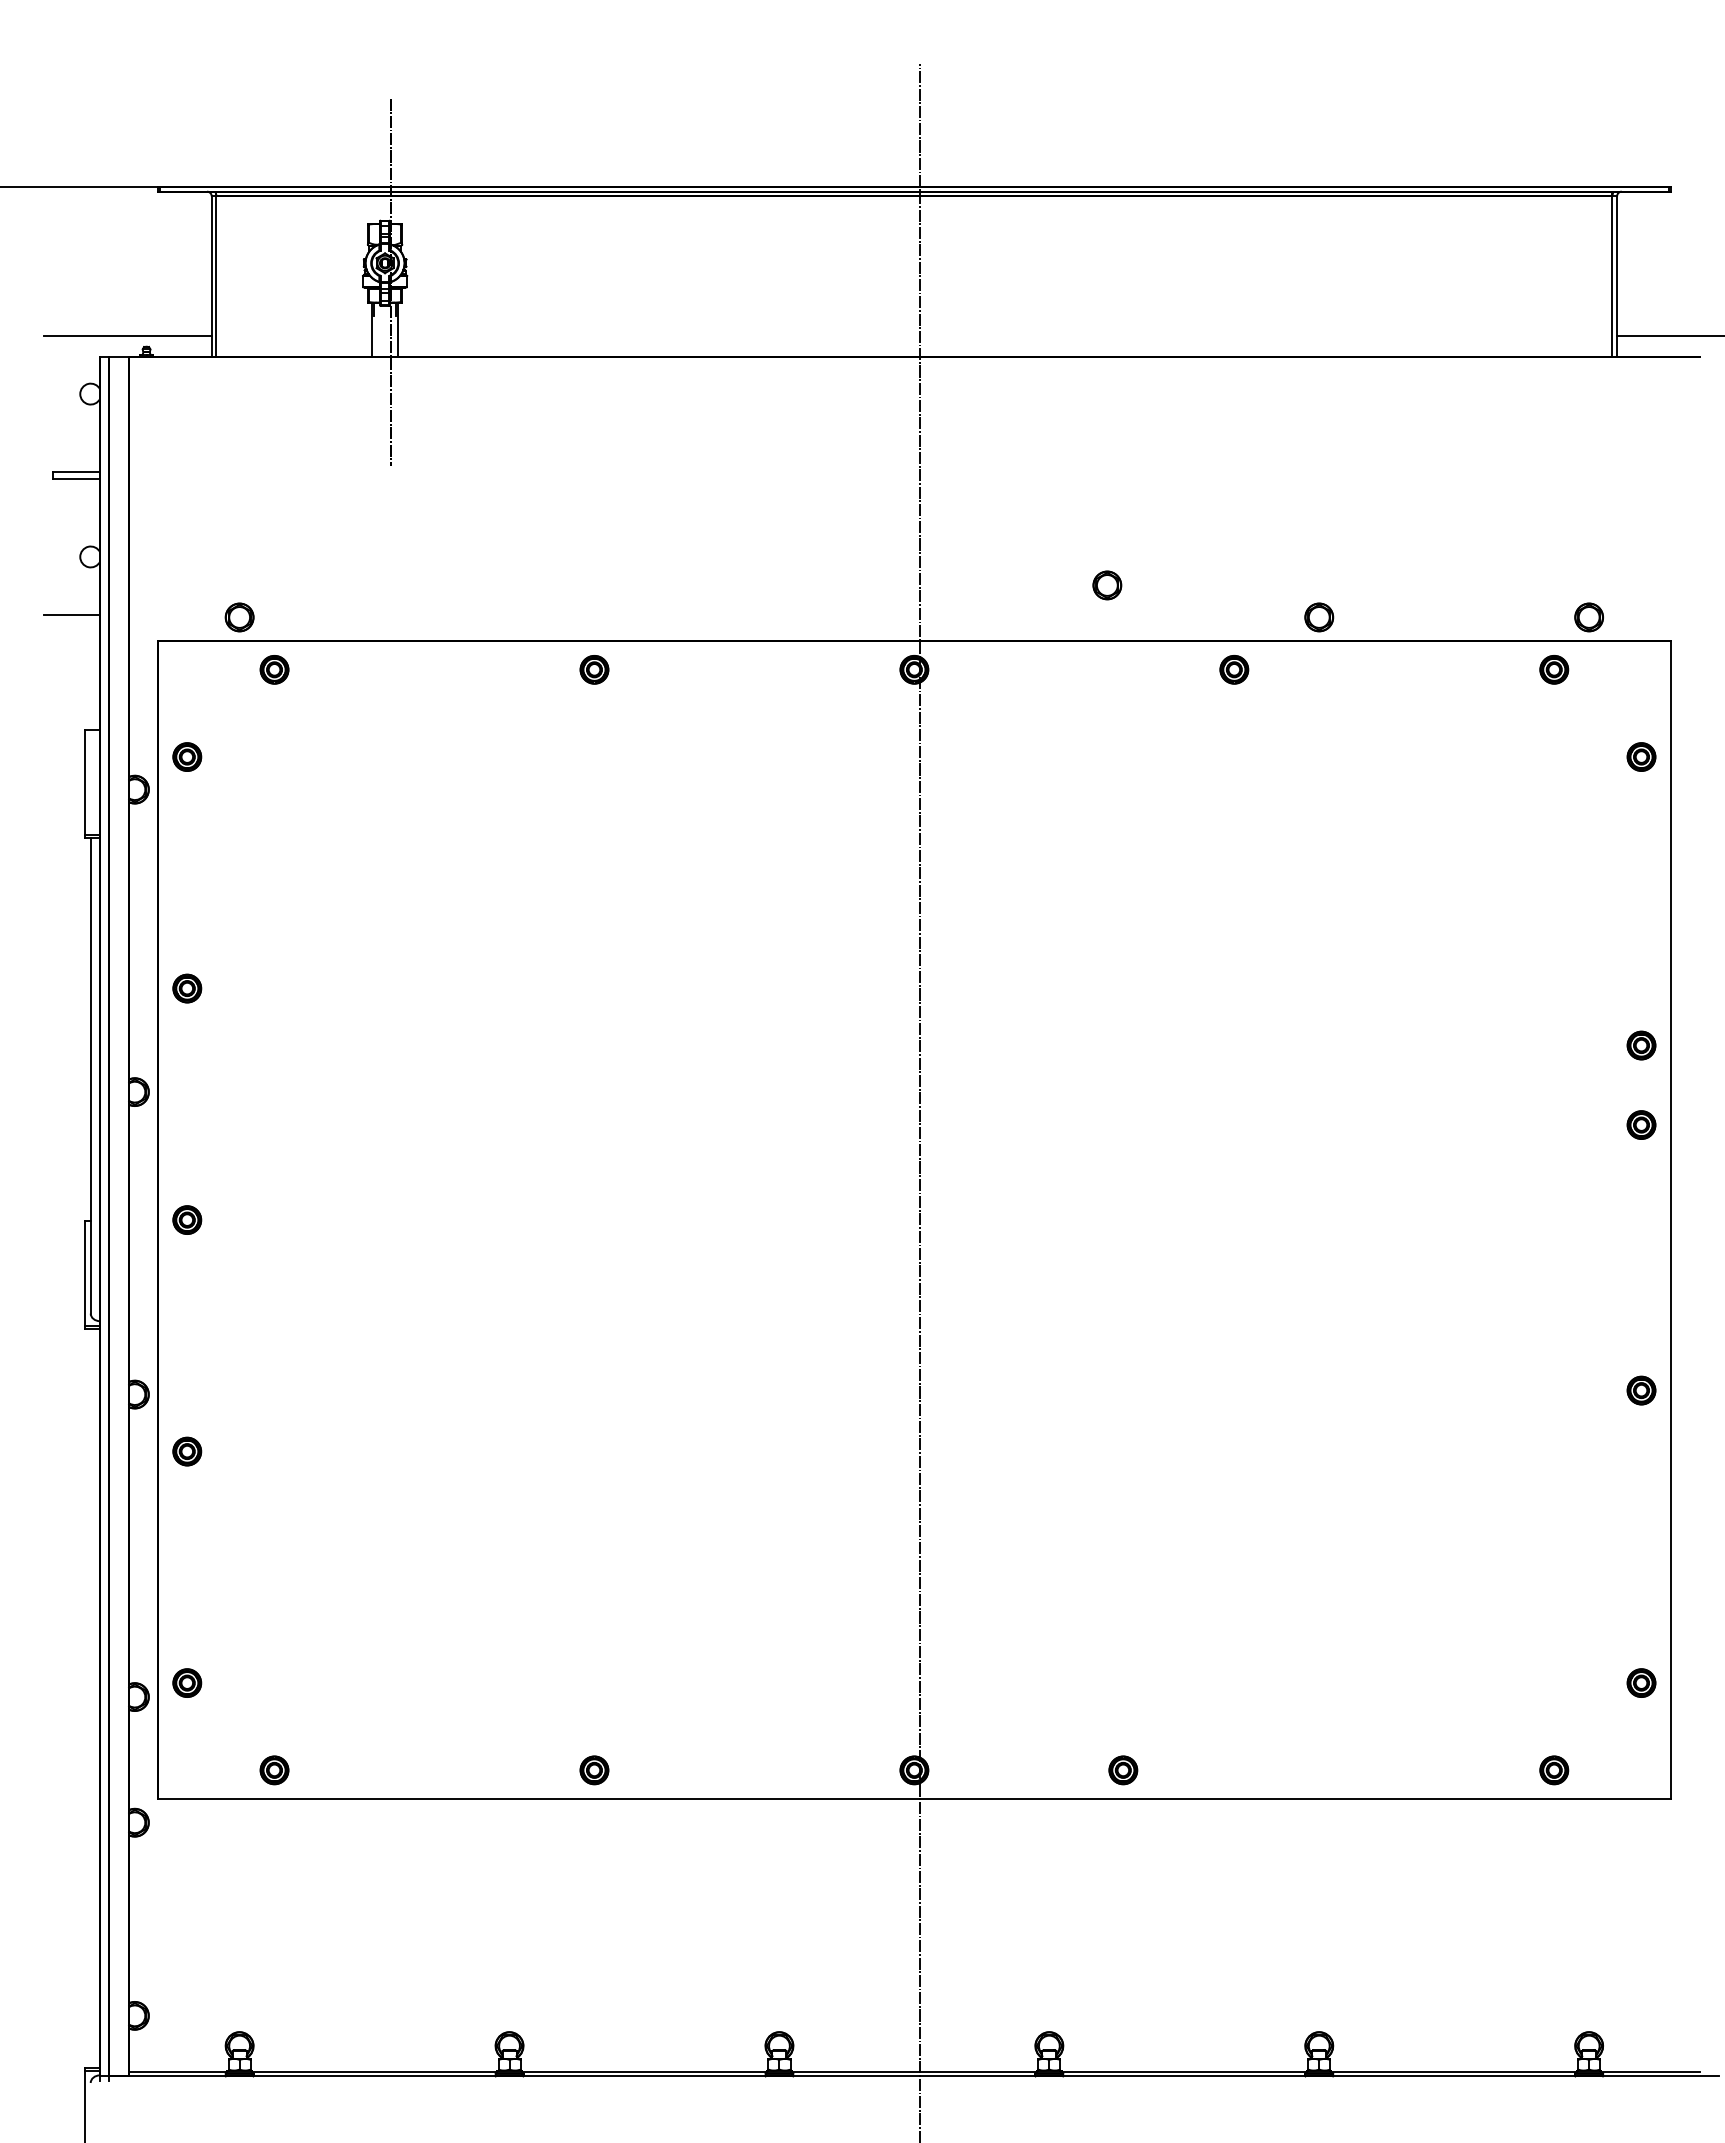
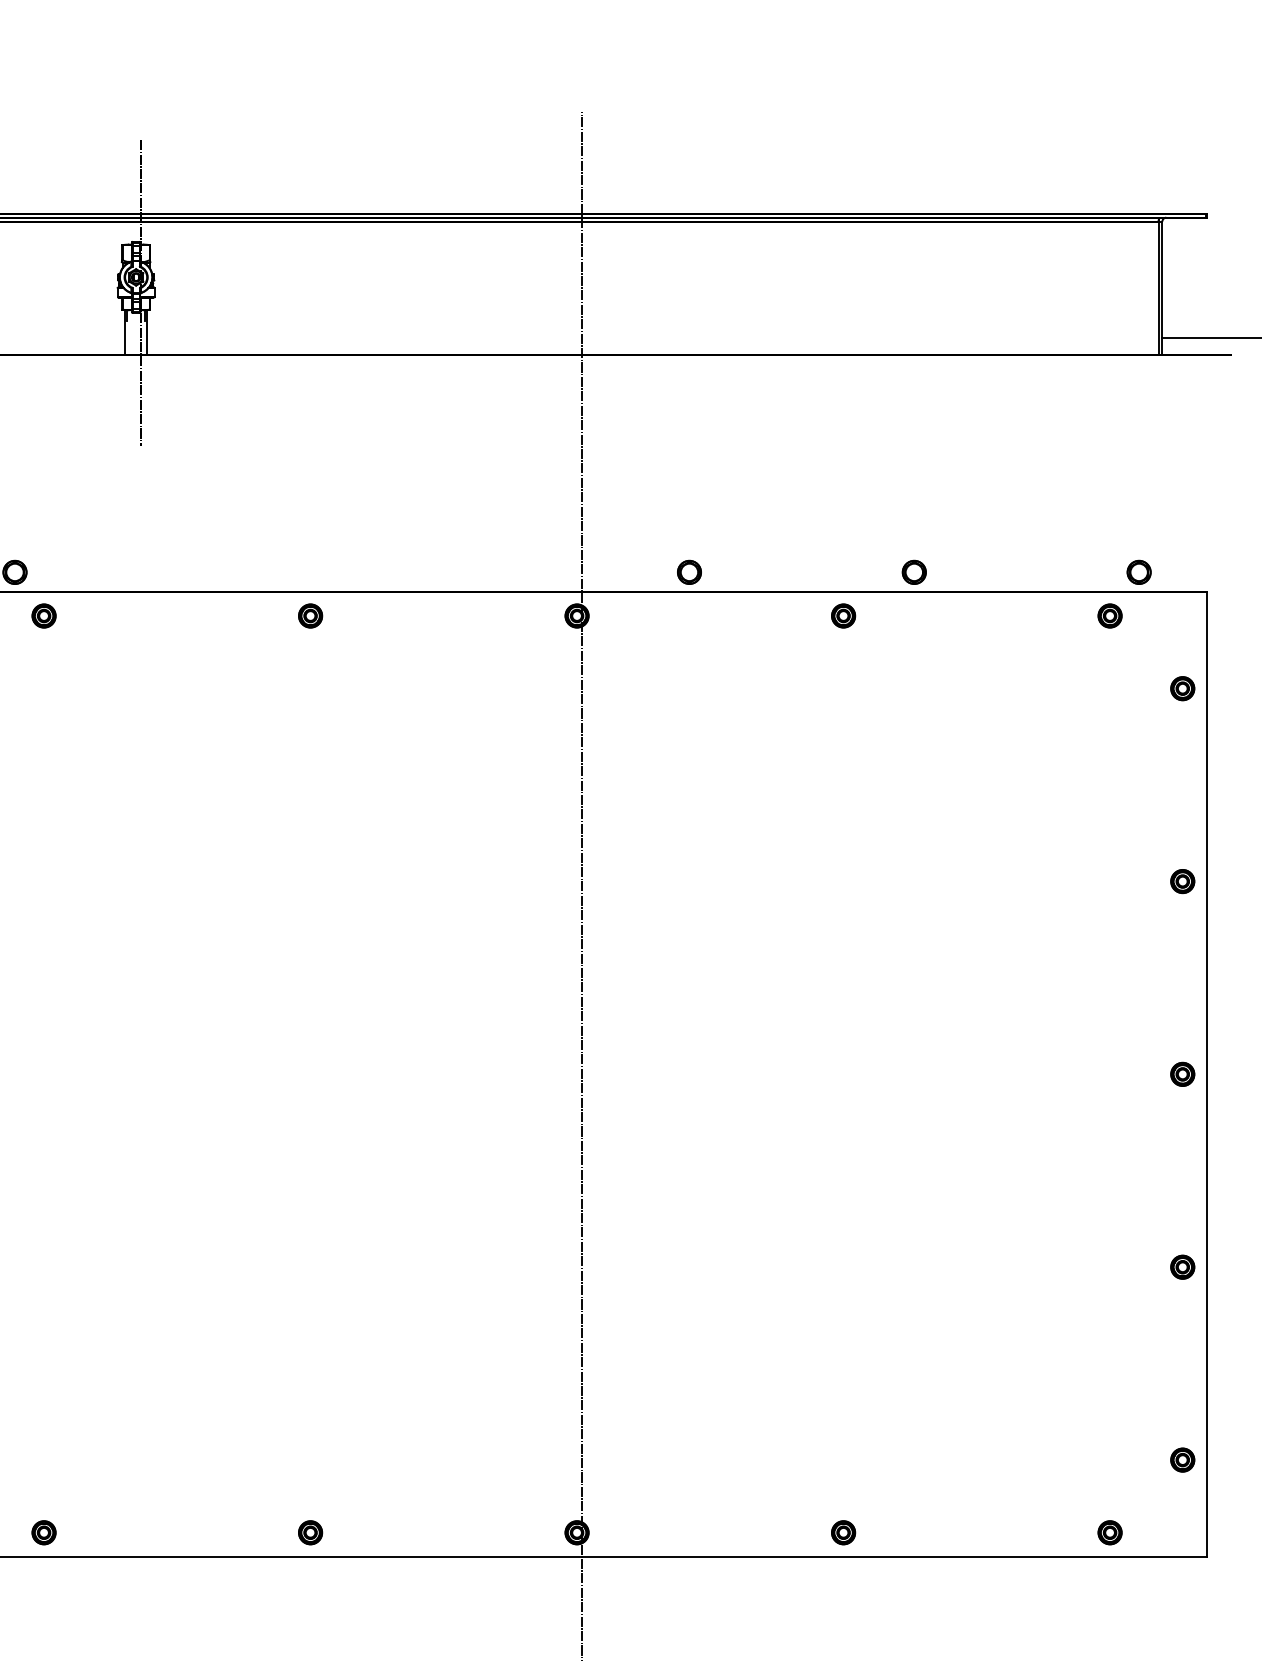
part: (1107, 585) -> (689, 572), moved
part: (1641, 1045) -> (1182, 881), moved
part: (1641, 1124) -> (1182, 1073), moved
part: (1641, 1390) -> (1182, 1267), moved
part: (1123, 1770) -> (843, 1532), moved

